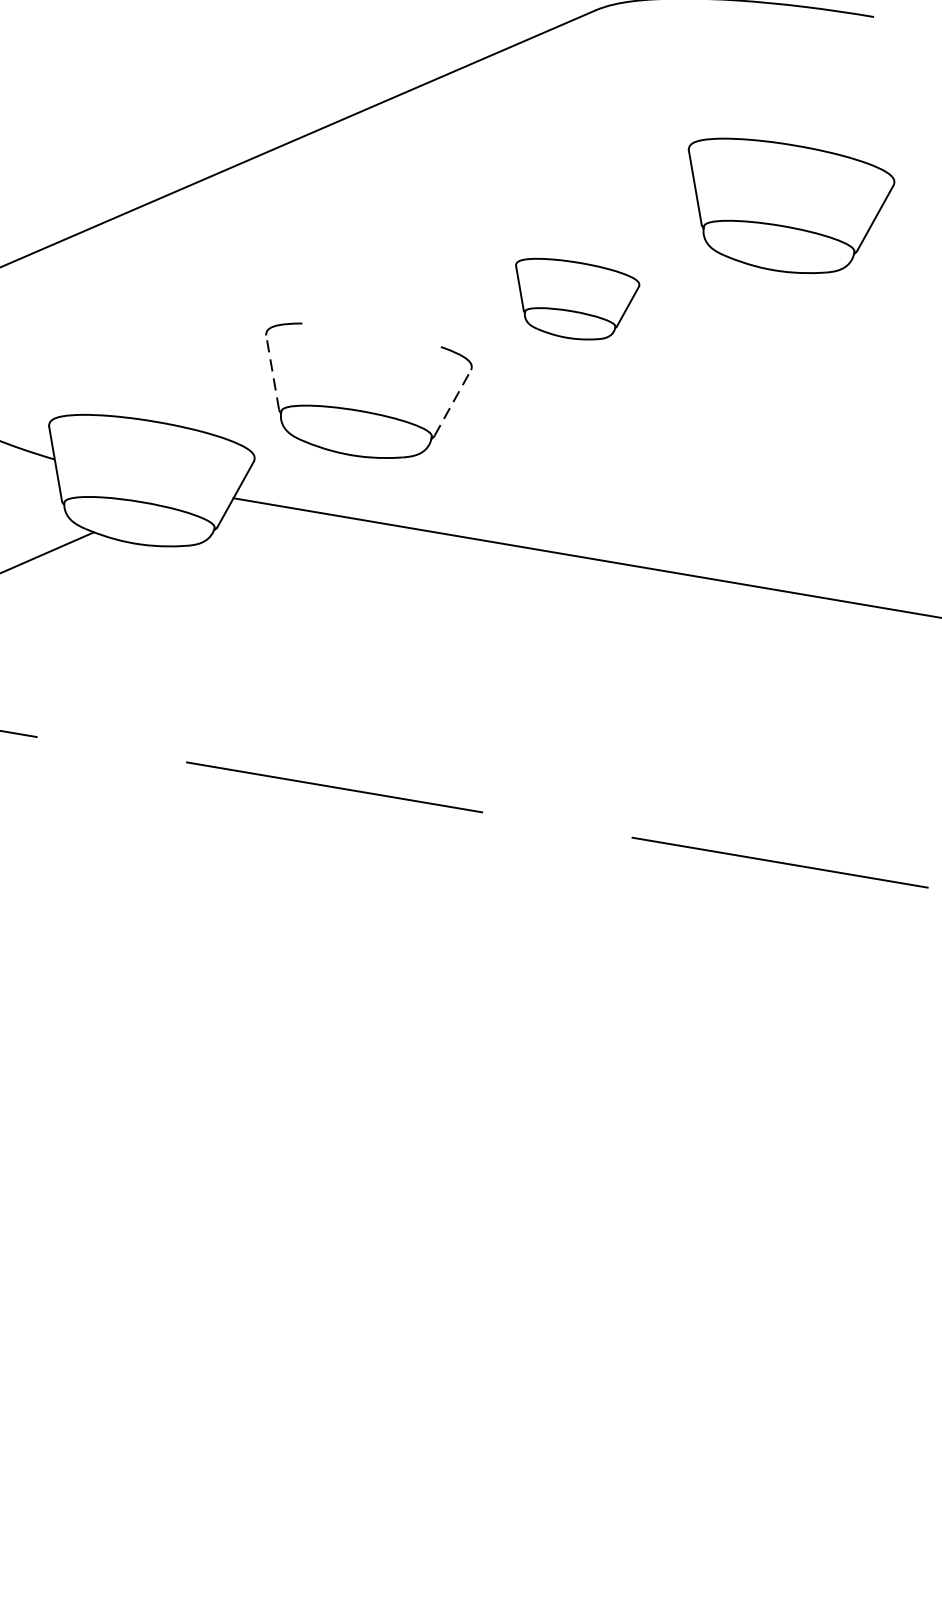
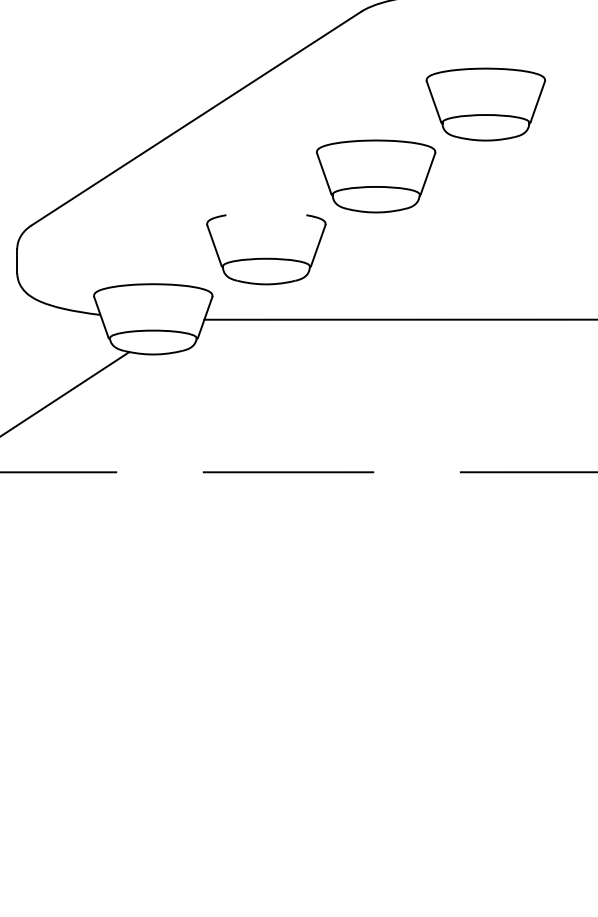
part: (573, 300) -> (376, 176), size x1.67
line: (272, 372) -> (214, 245), dashed -> solid
line: (453, 403) -> (318, 245), dashed -> solid

